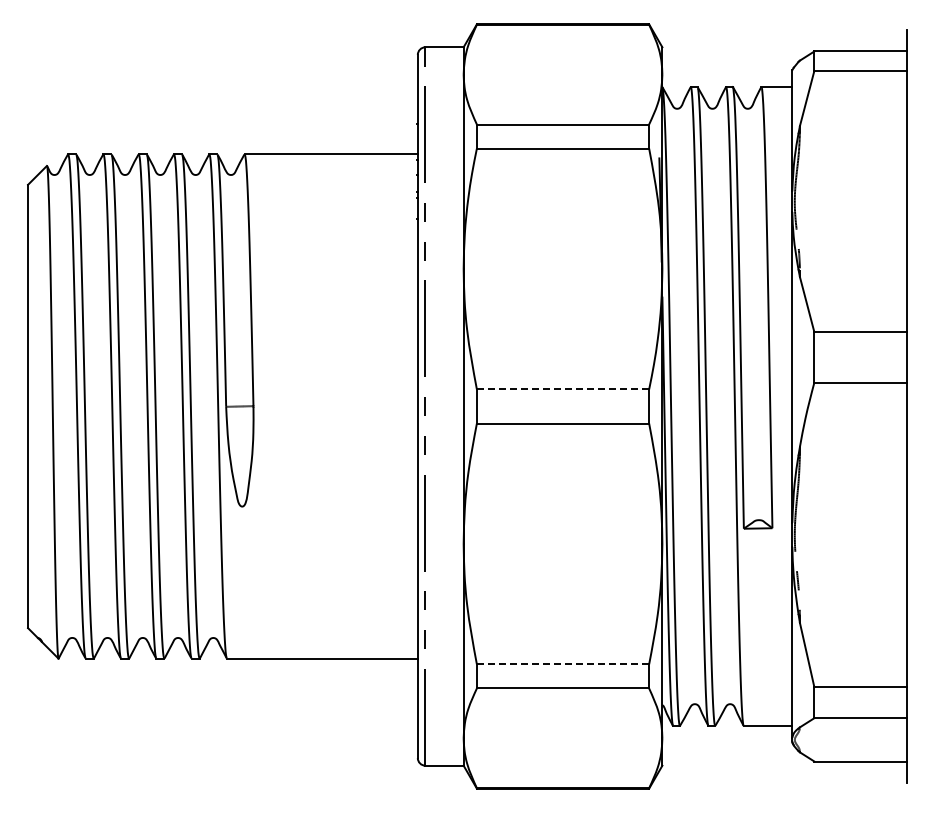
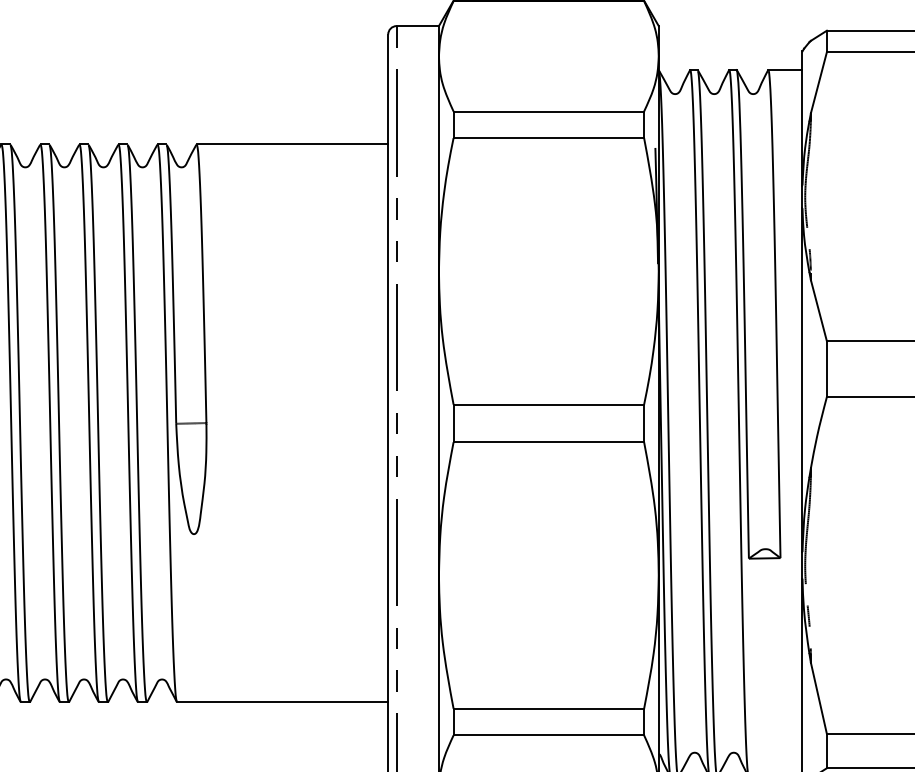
line: (562, 389) -> (548, 404), dashed -> solid
line: (562, 664) -> (548, 708), dashed -> solid

